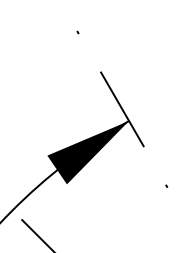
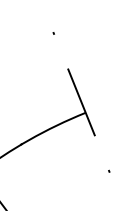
fill: (88, 152) -> (48, 134), removed

